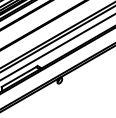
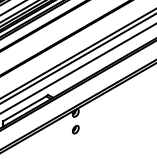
part: (59, 93) -> (75, 129), added

